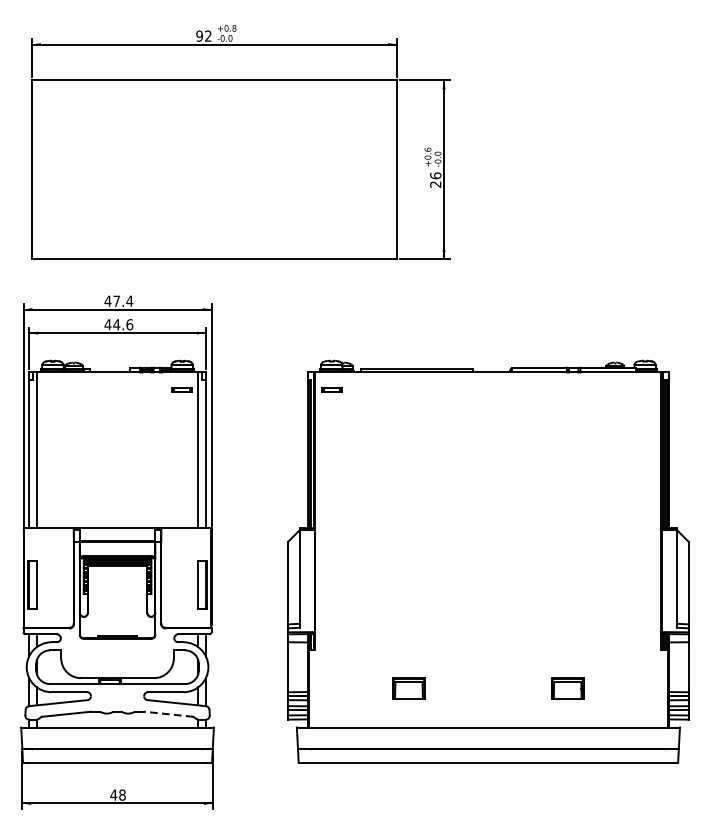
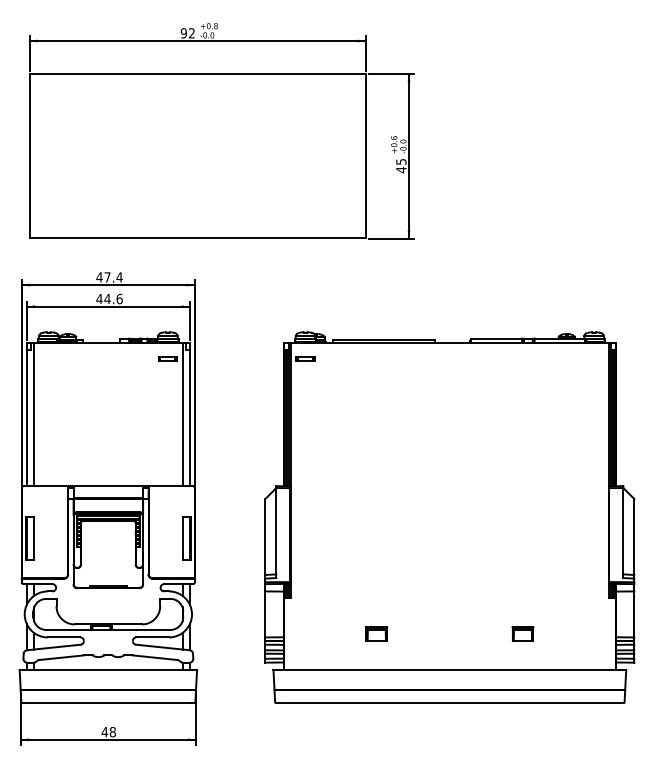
text: (435, 179) -> (401, 165), 26 -> 45
part: (408, 687) -> (376, 633), size x0.71
part: (567, 687) -> (522, 633), size x0.71
line: (168, 714) -> (155, 657), dashed -> solid

